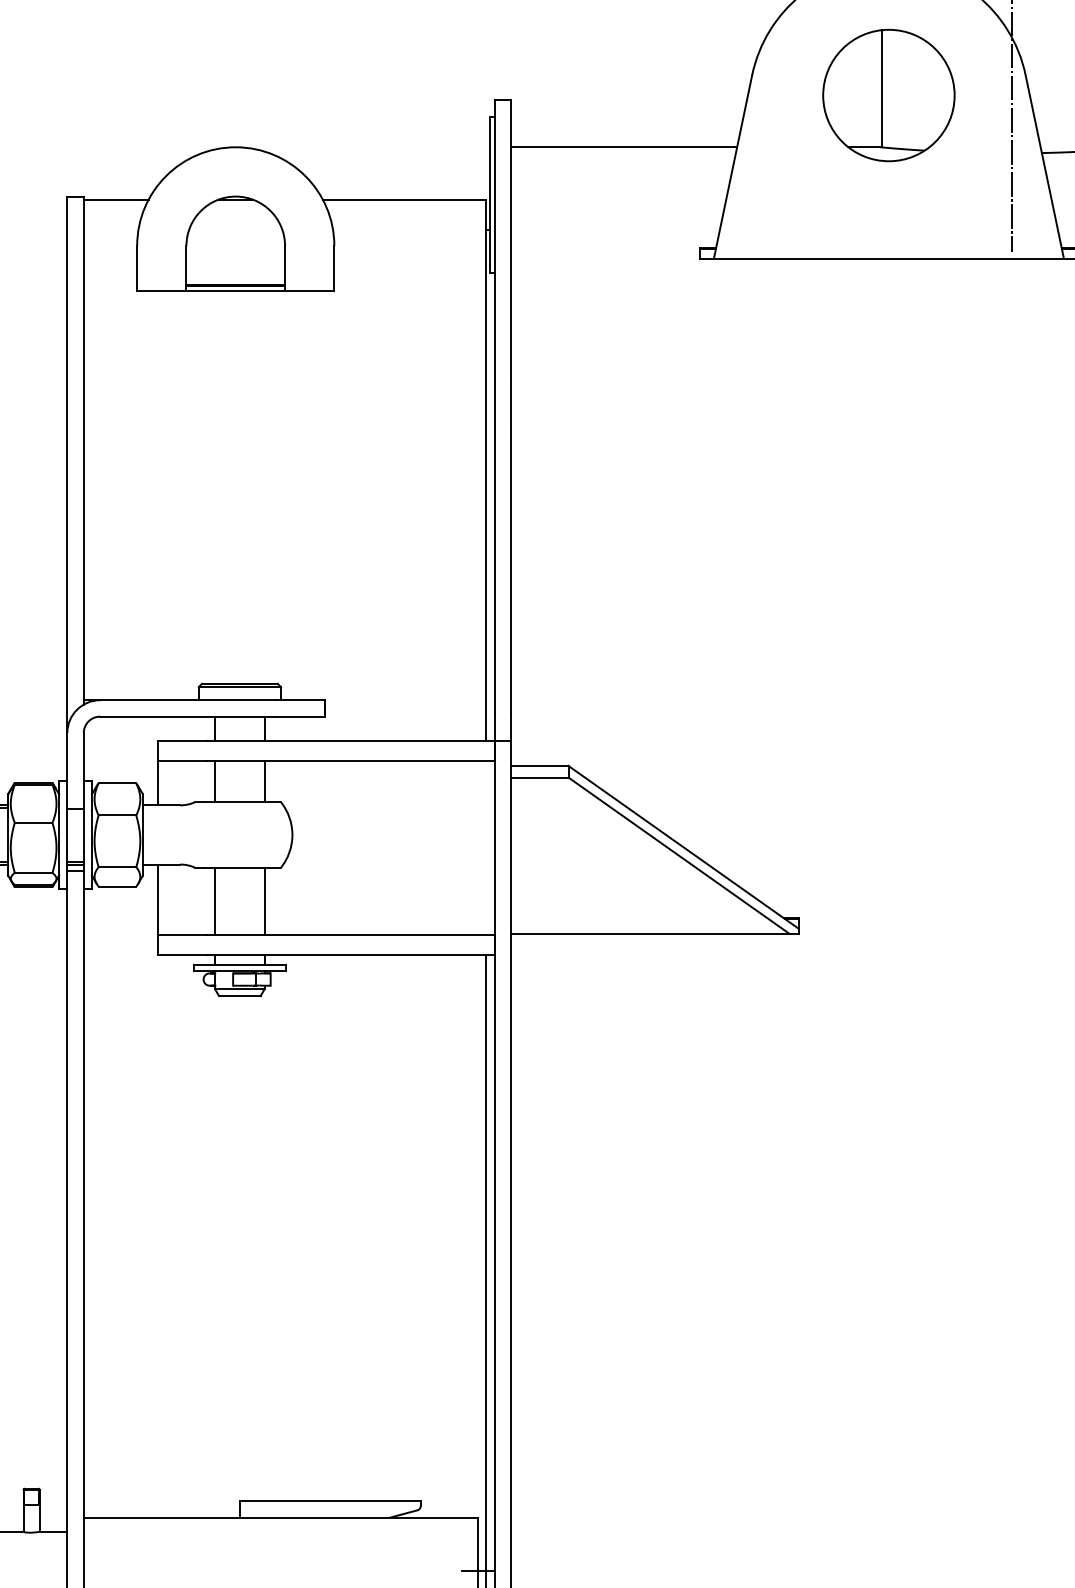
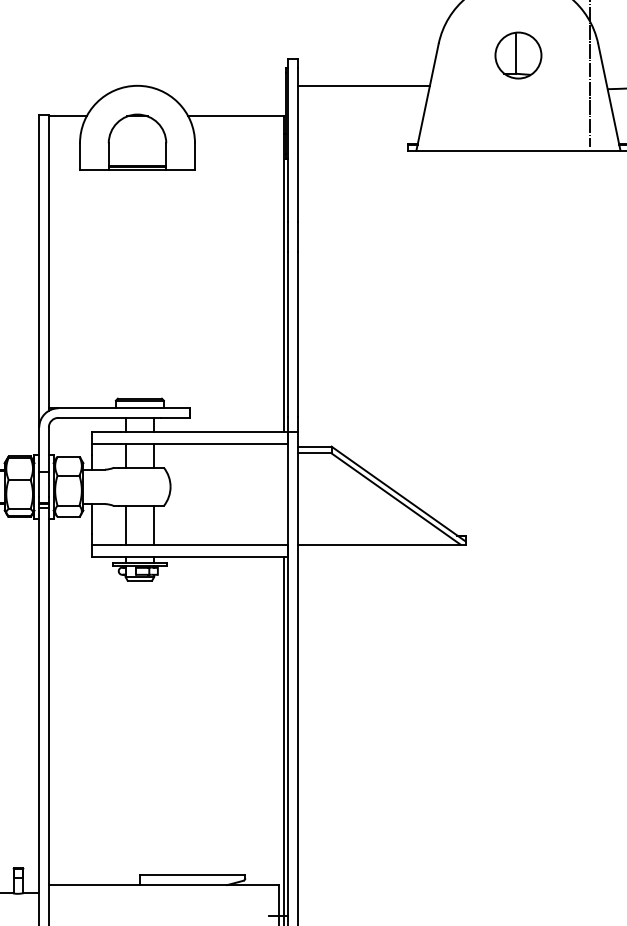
part: (888, 95) -> (518, 55), size x0.6

